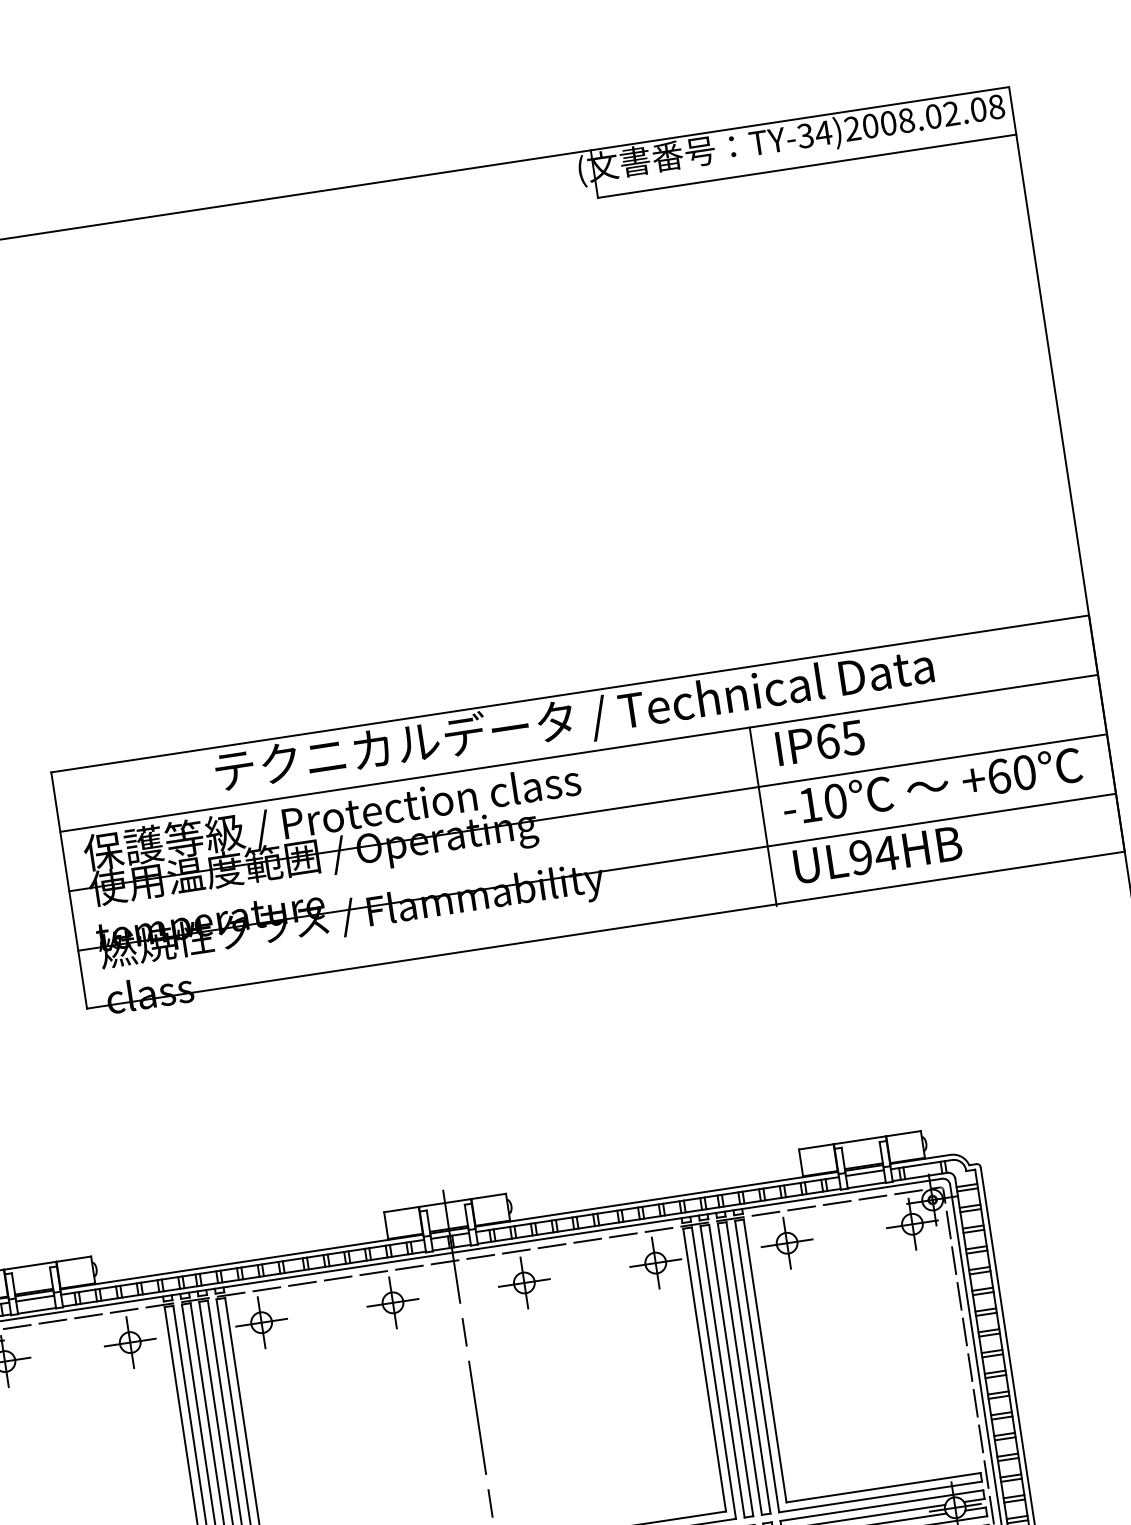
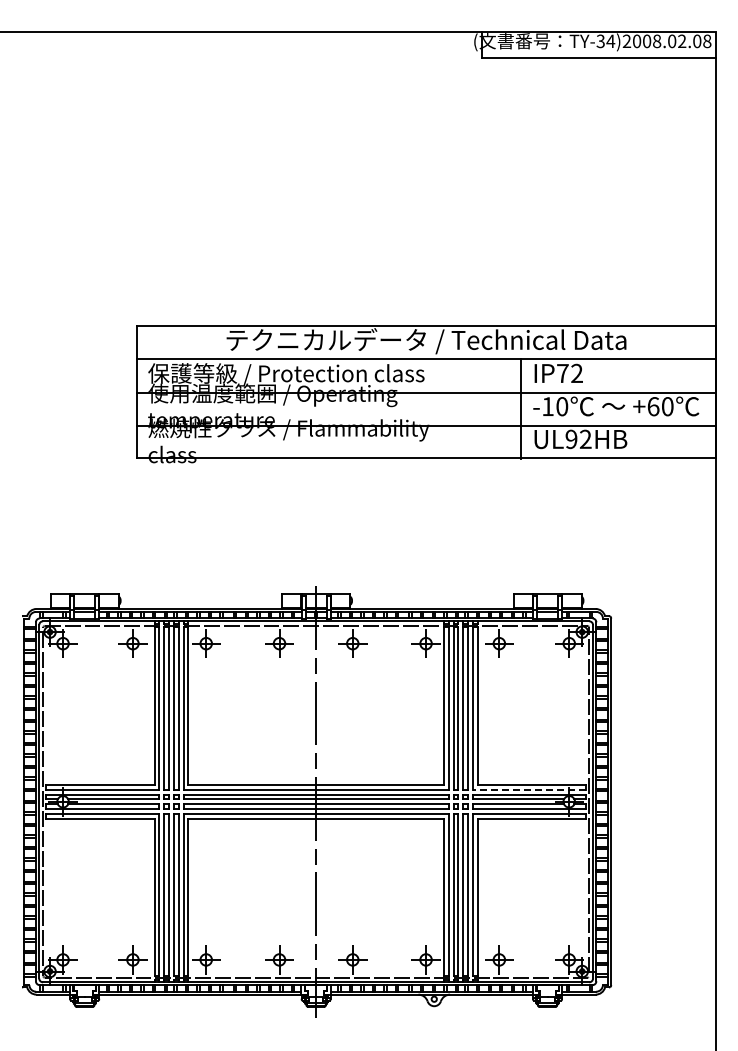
text: (839, 739) -> (569, 373), IP65 -> IP72
text: (885, 852) -> (585, 438), UL94HB -> UL92HB
line: (880, 1496) -> (529, 789), solid -> dashed

